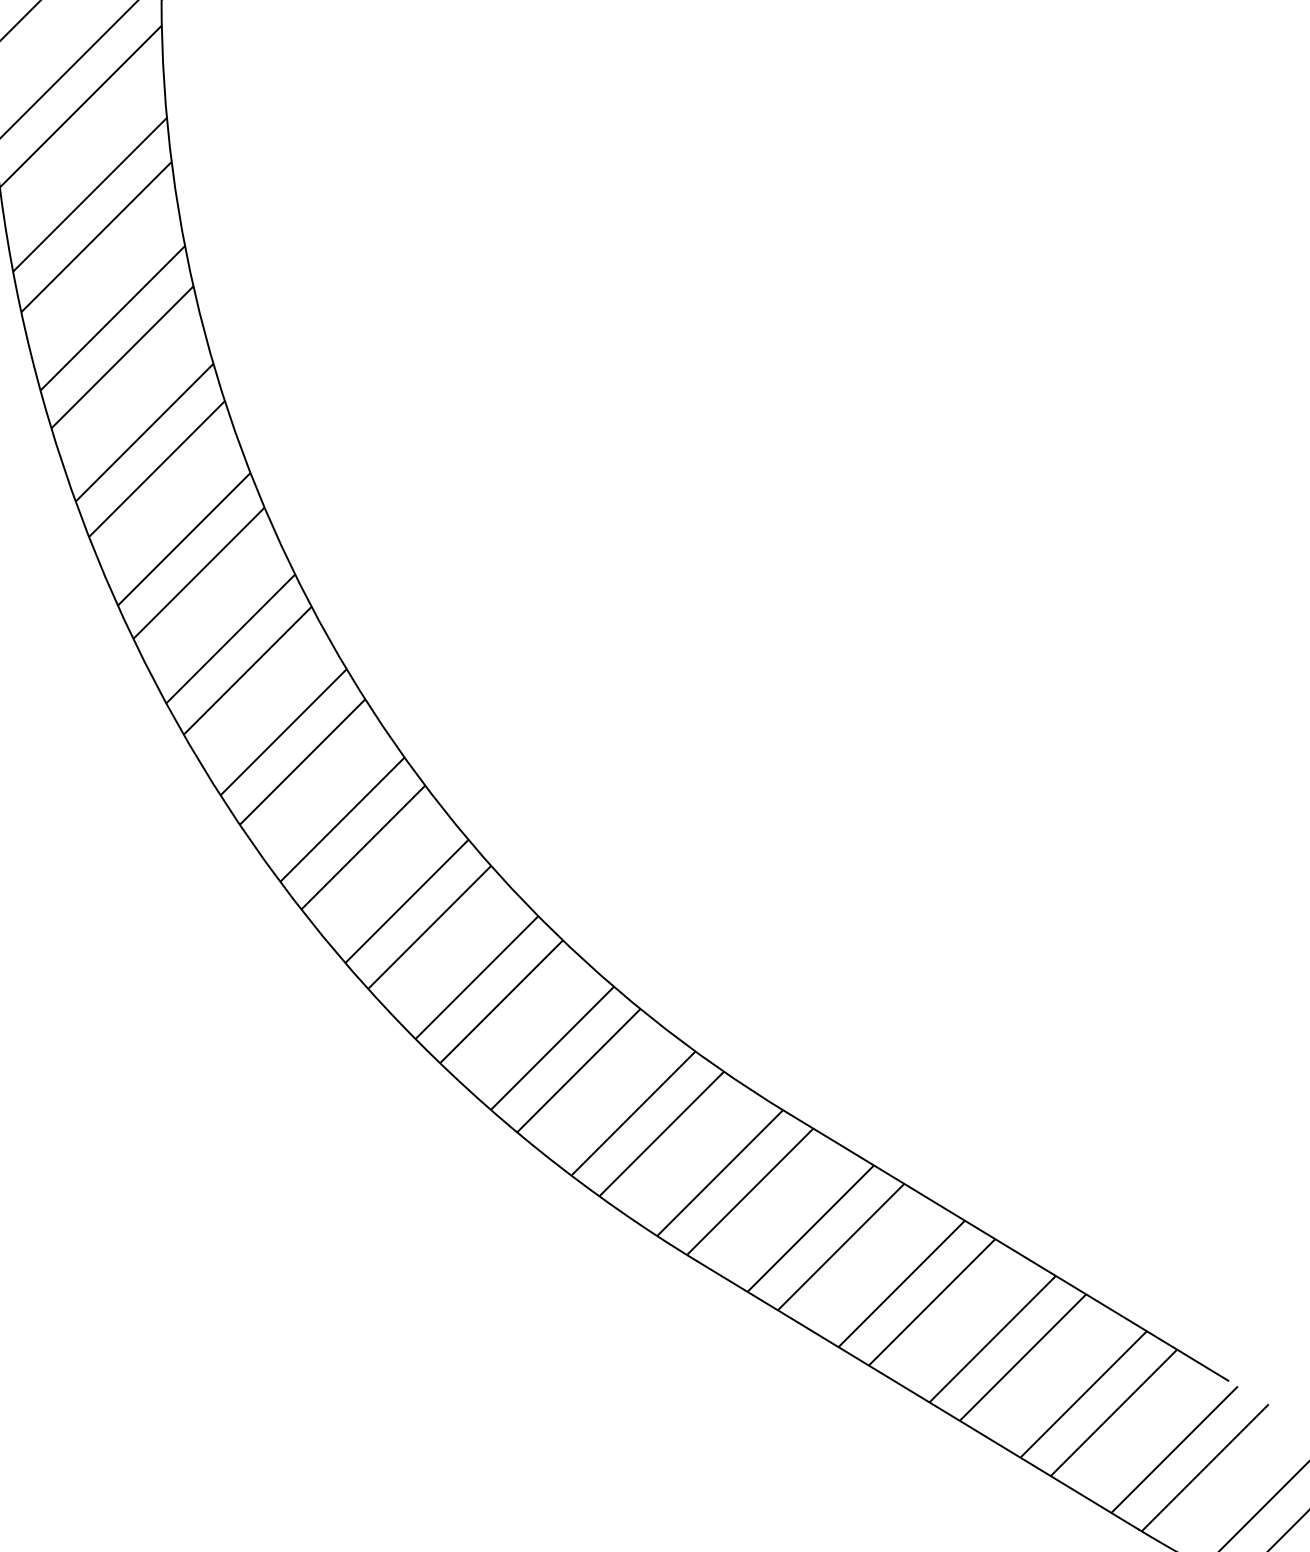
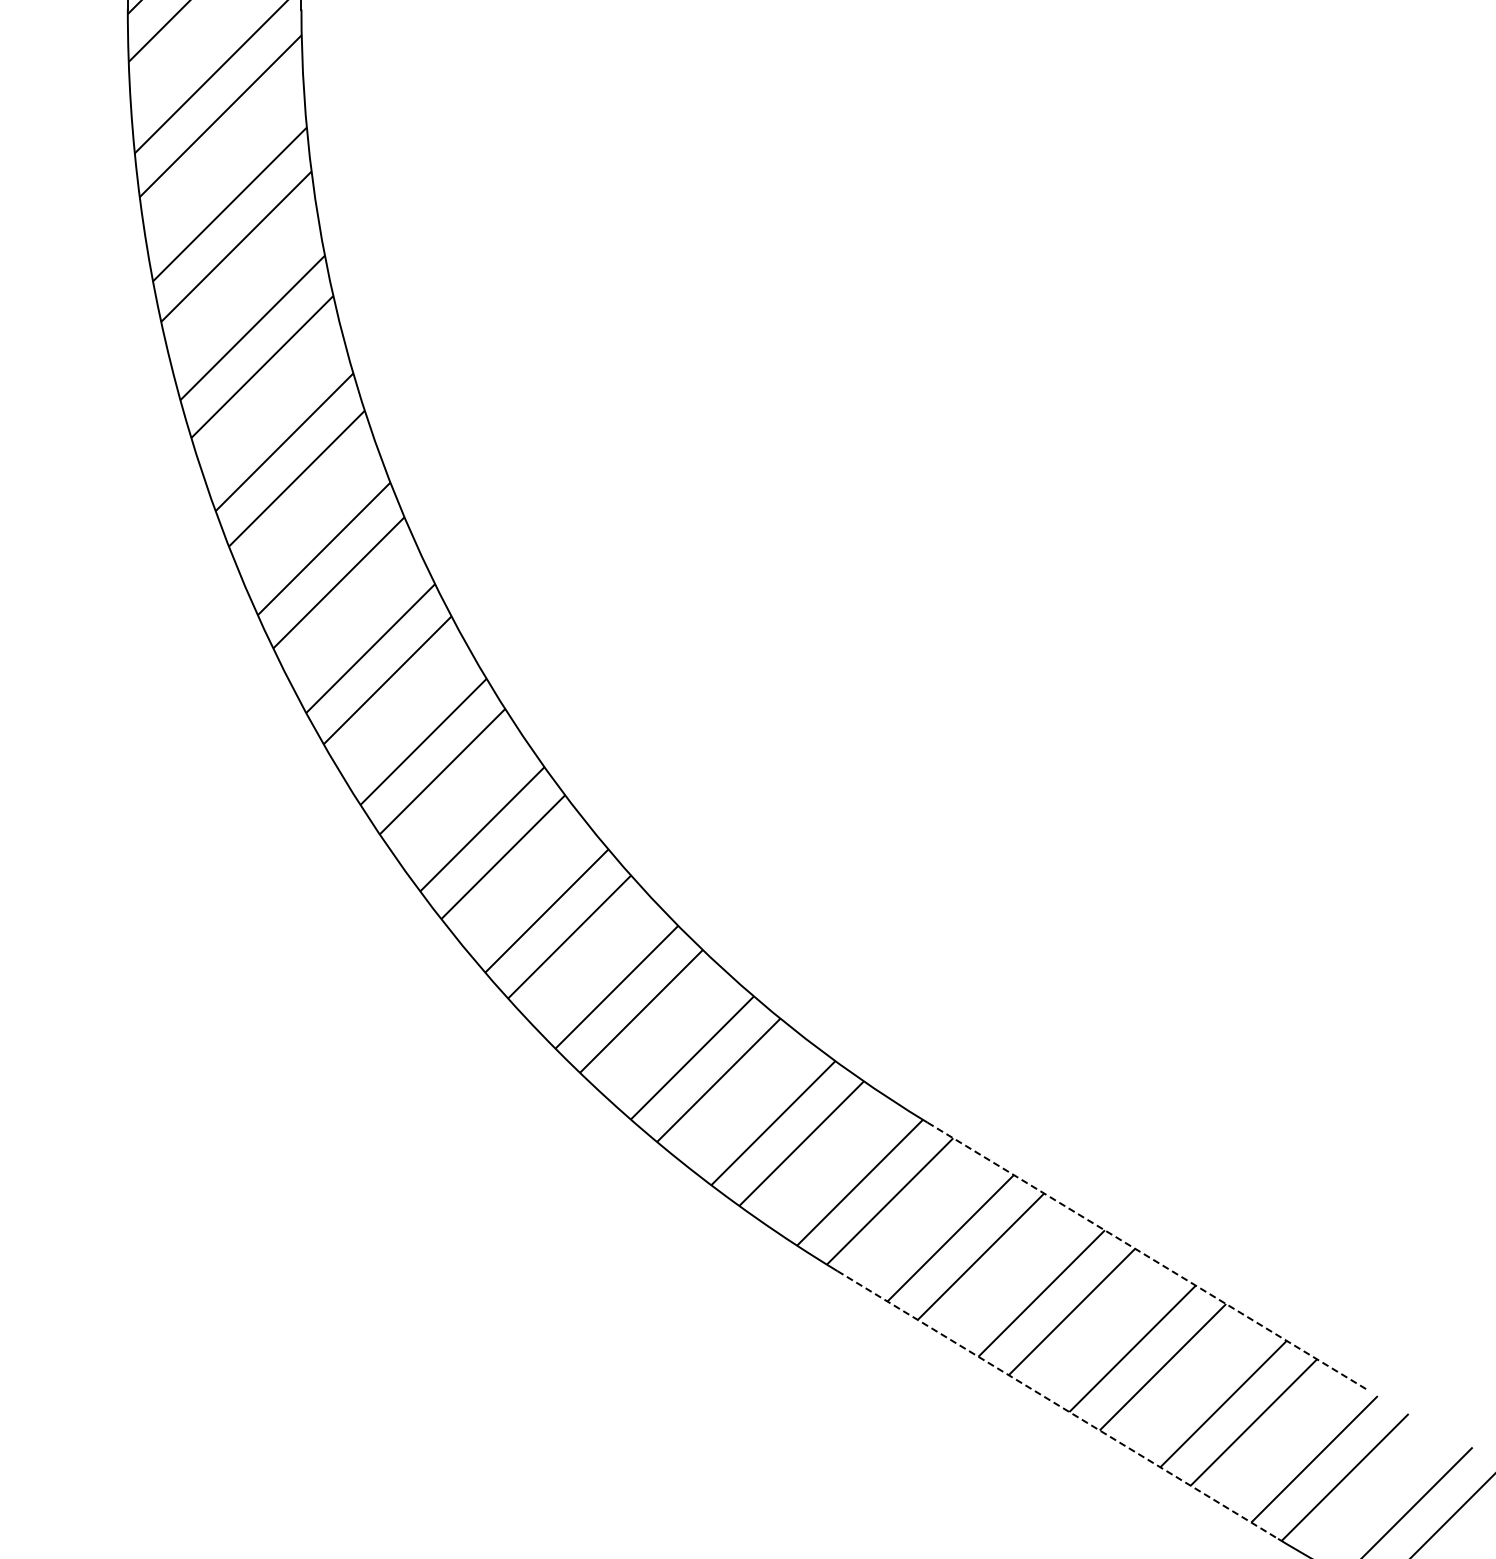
line: (1007, 1246) -> (1147, 1256), solid -> dashed
line: (917, 1394) -> (1057, 1404), solid -> dashed

